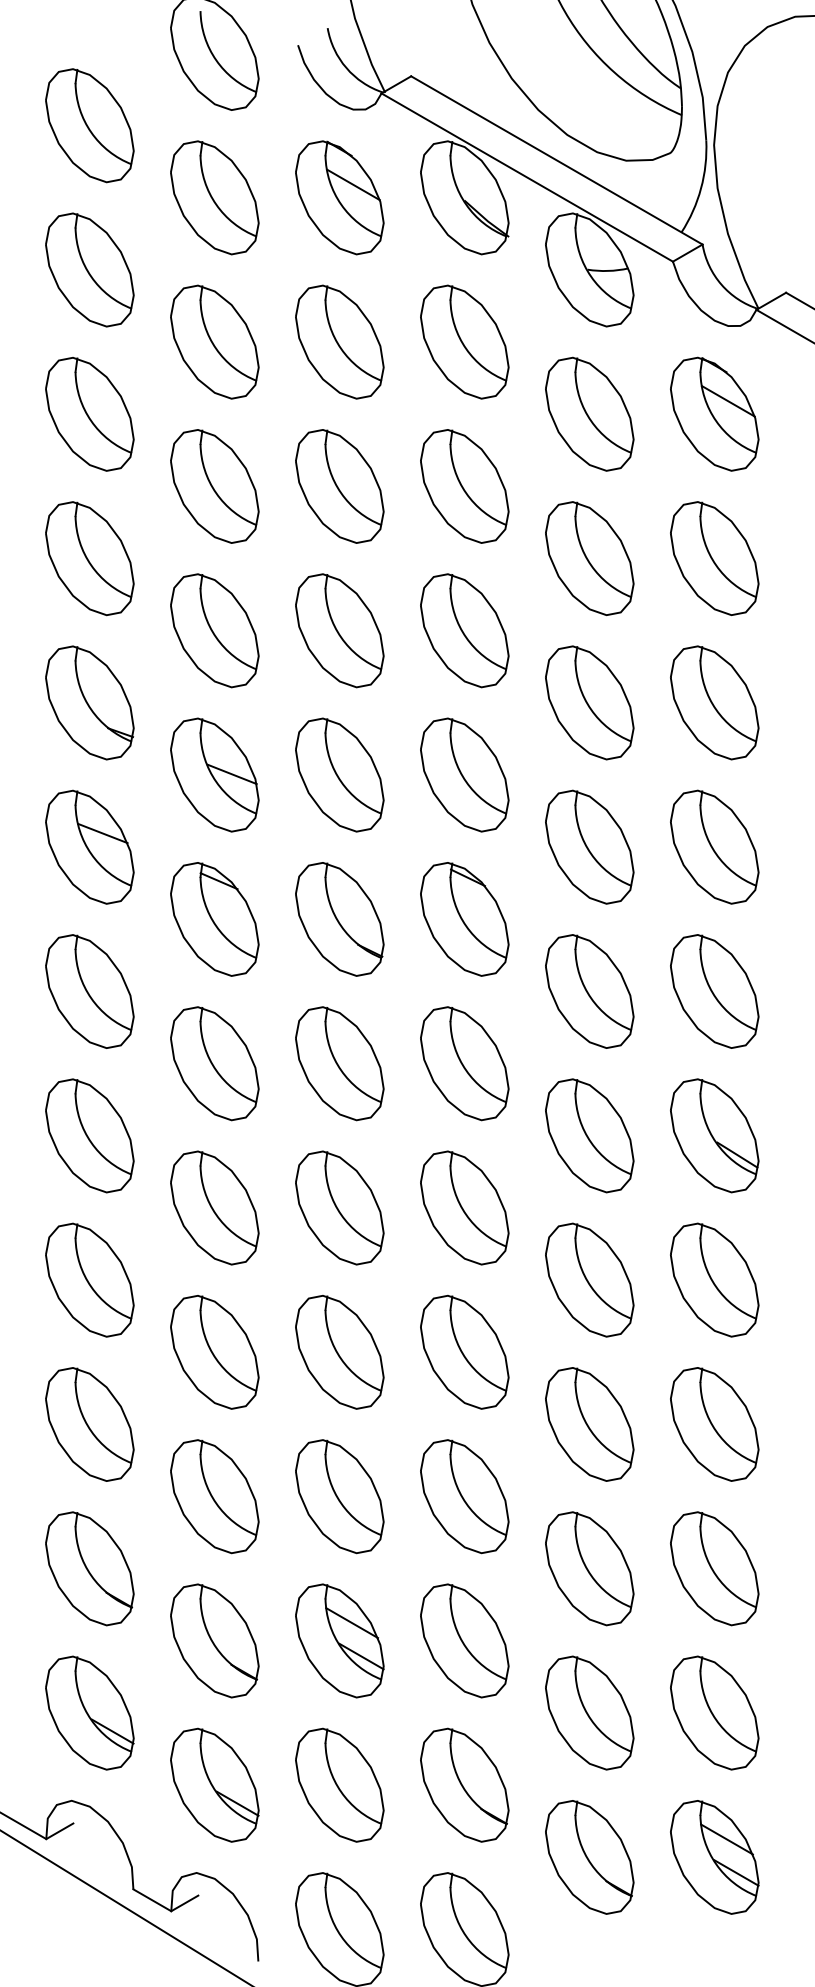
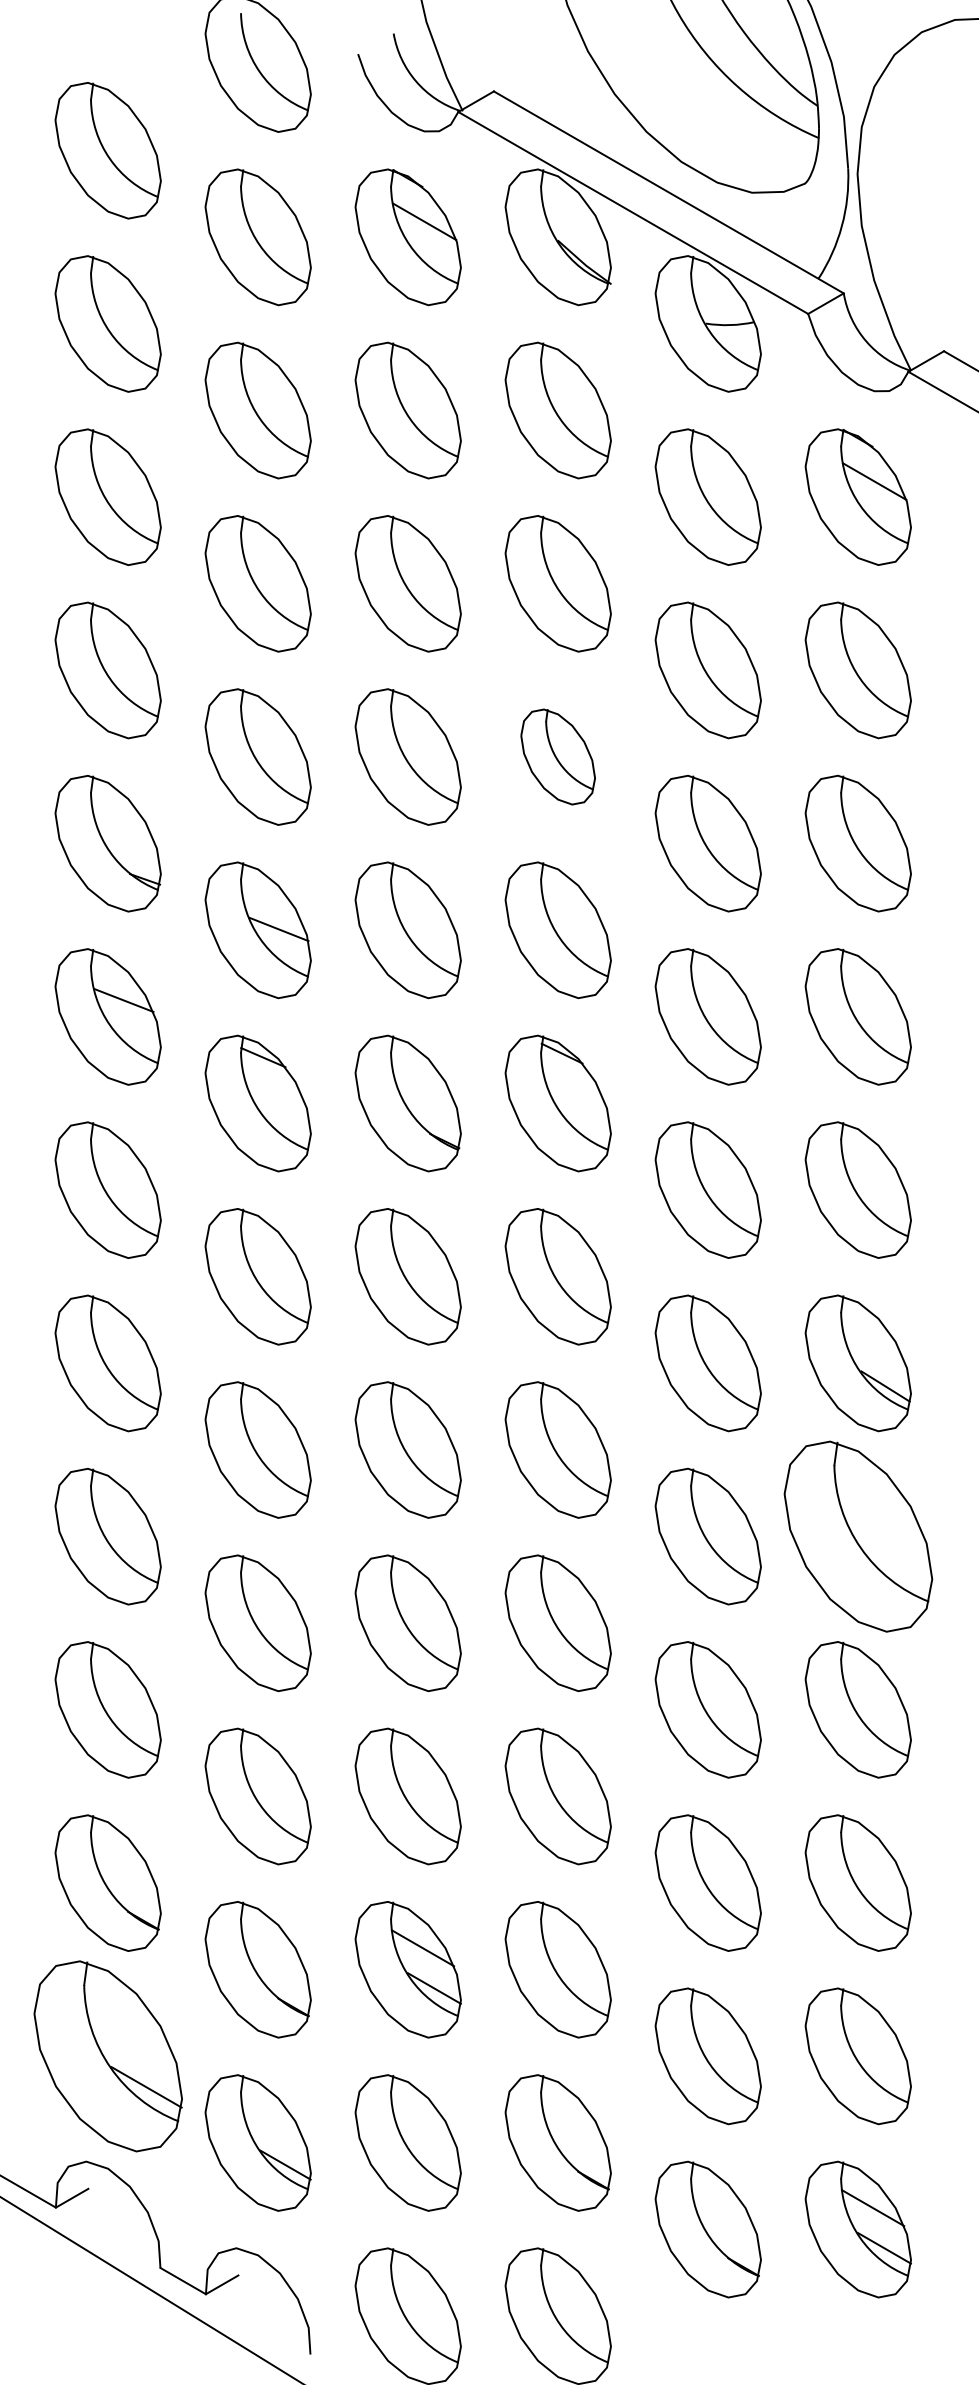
part: (464, 630) -> (557, 756), size x0.7
part: (714, 1280) -> (857, 1536), size x1.4
part: (89, 1713) -> (107, 2056), size x1.4

